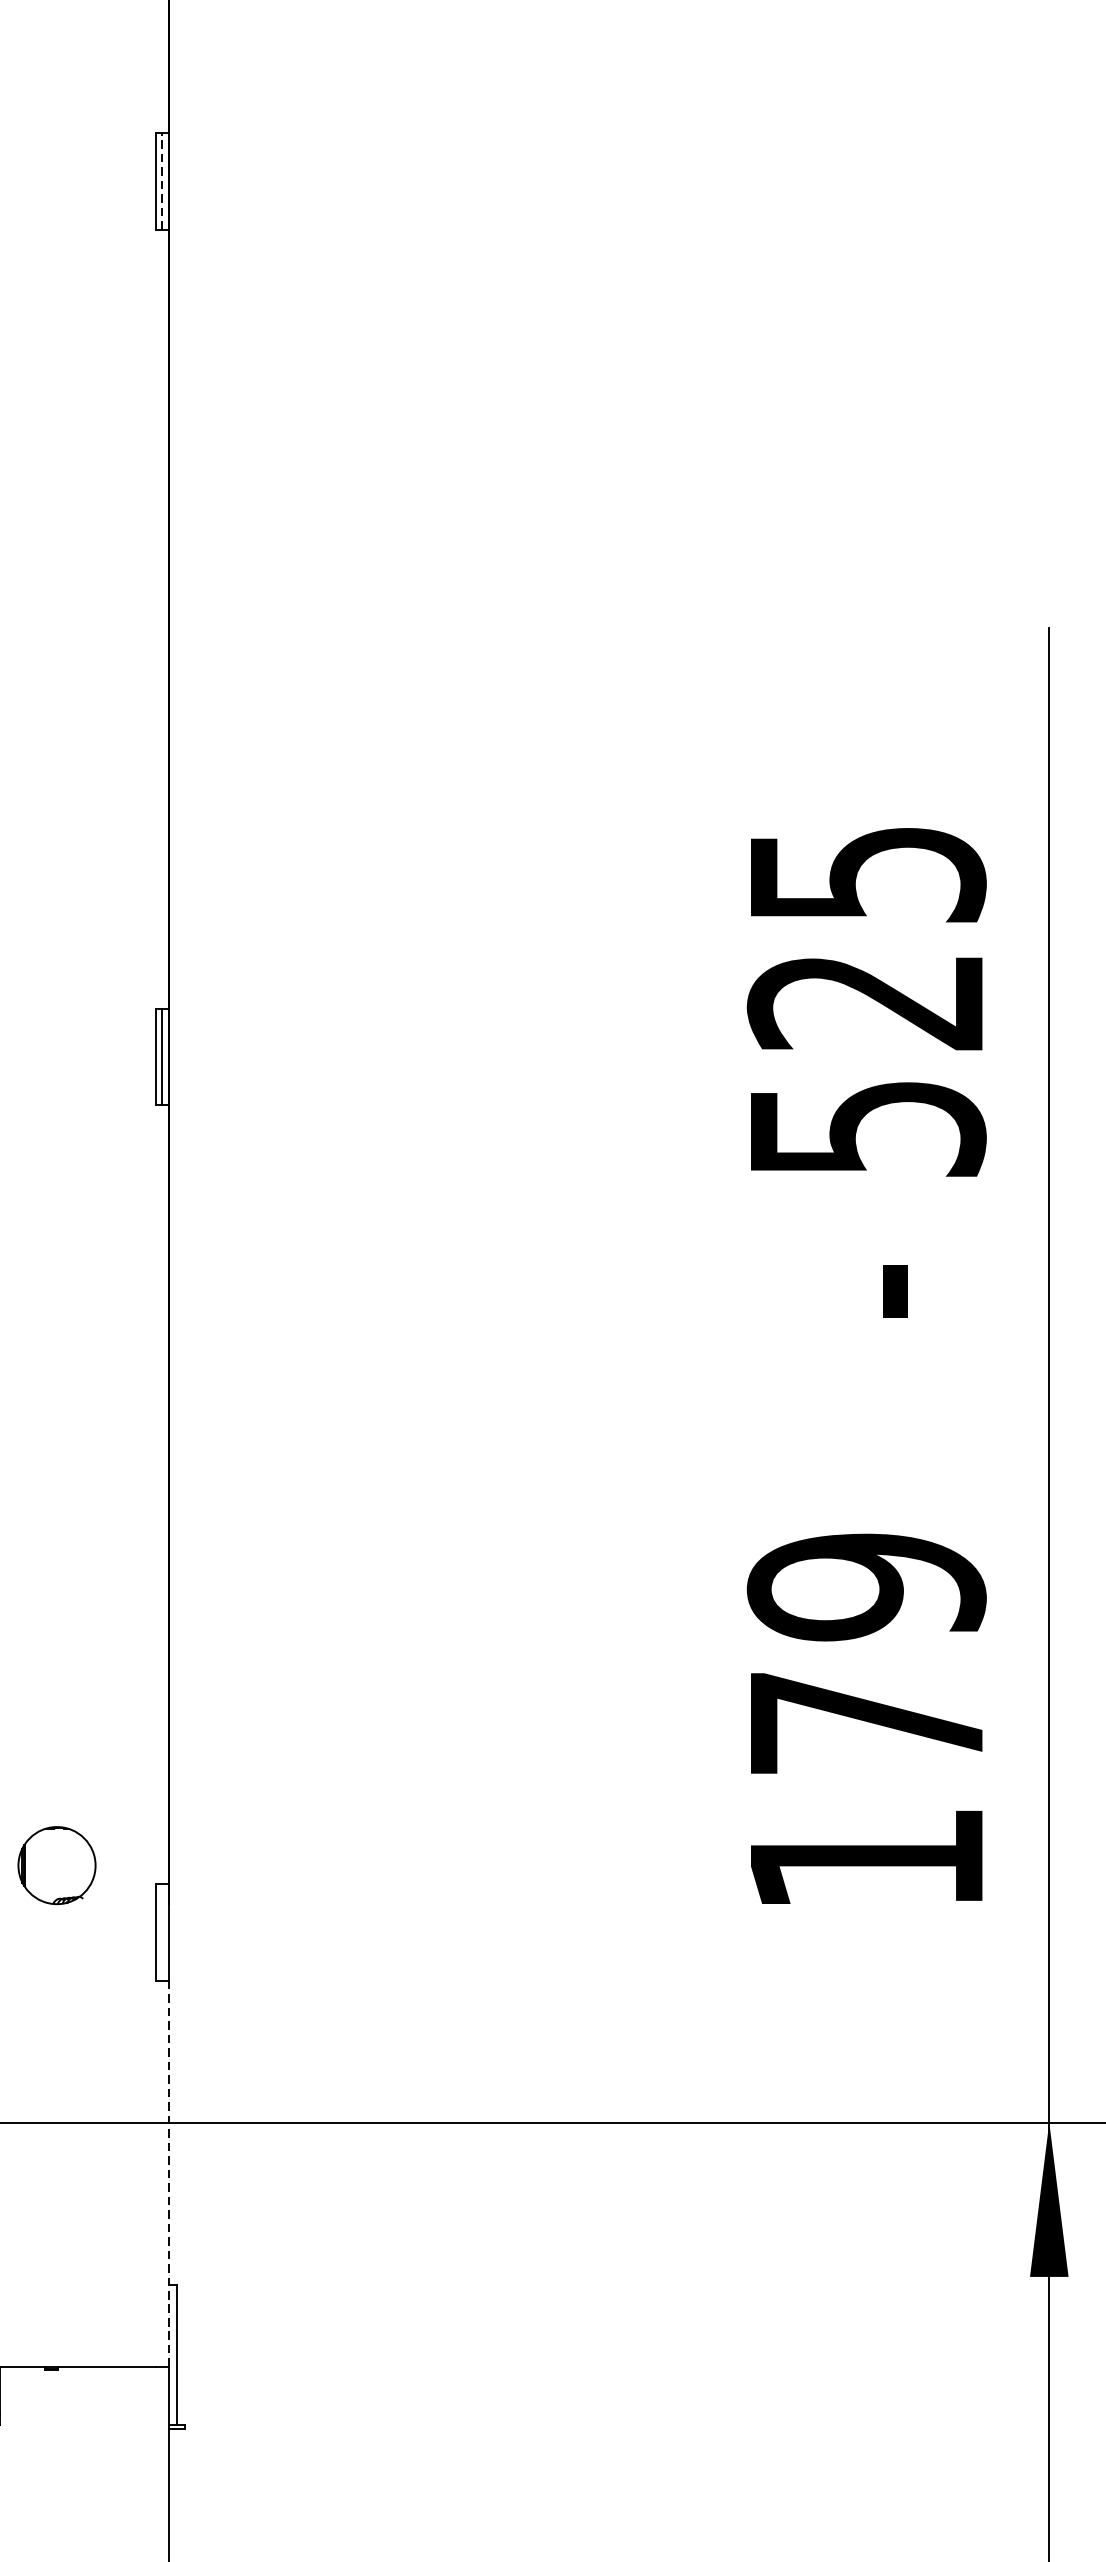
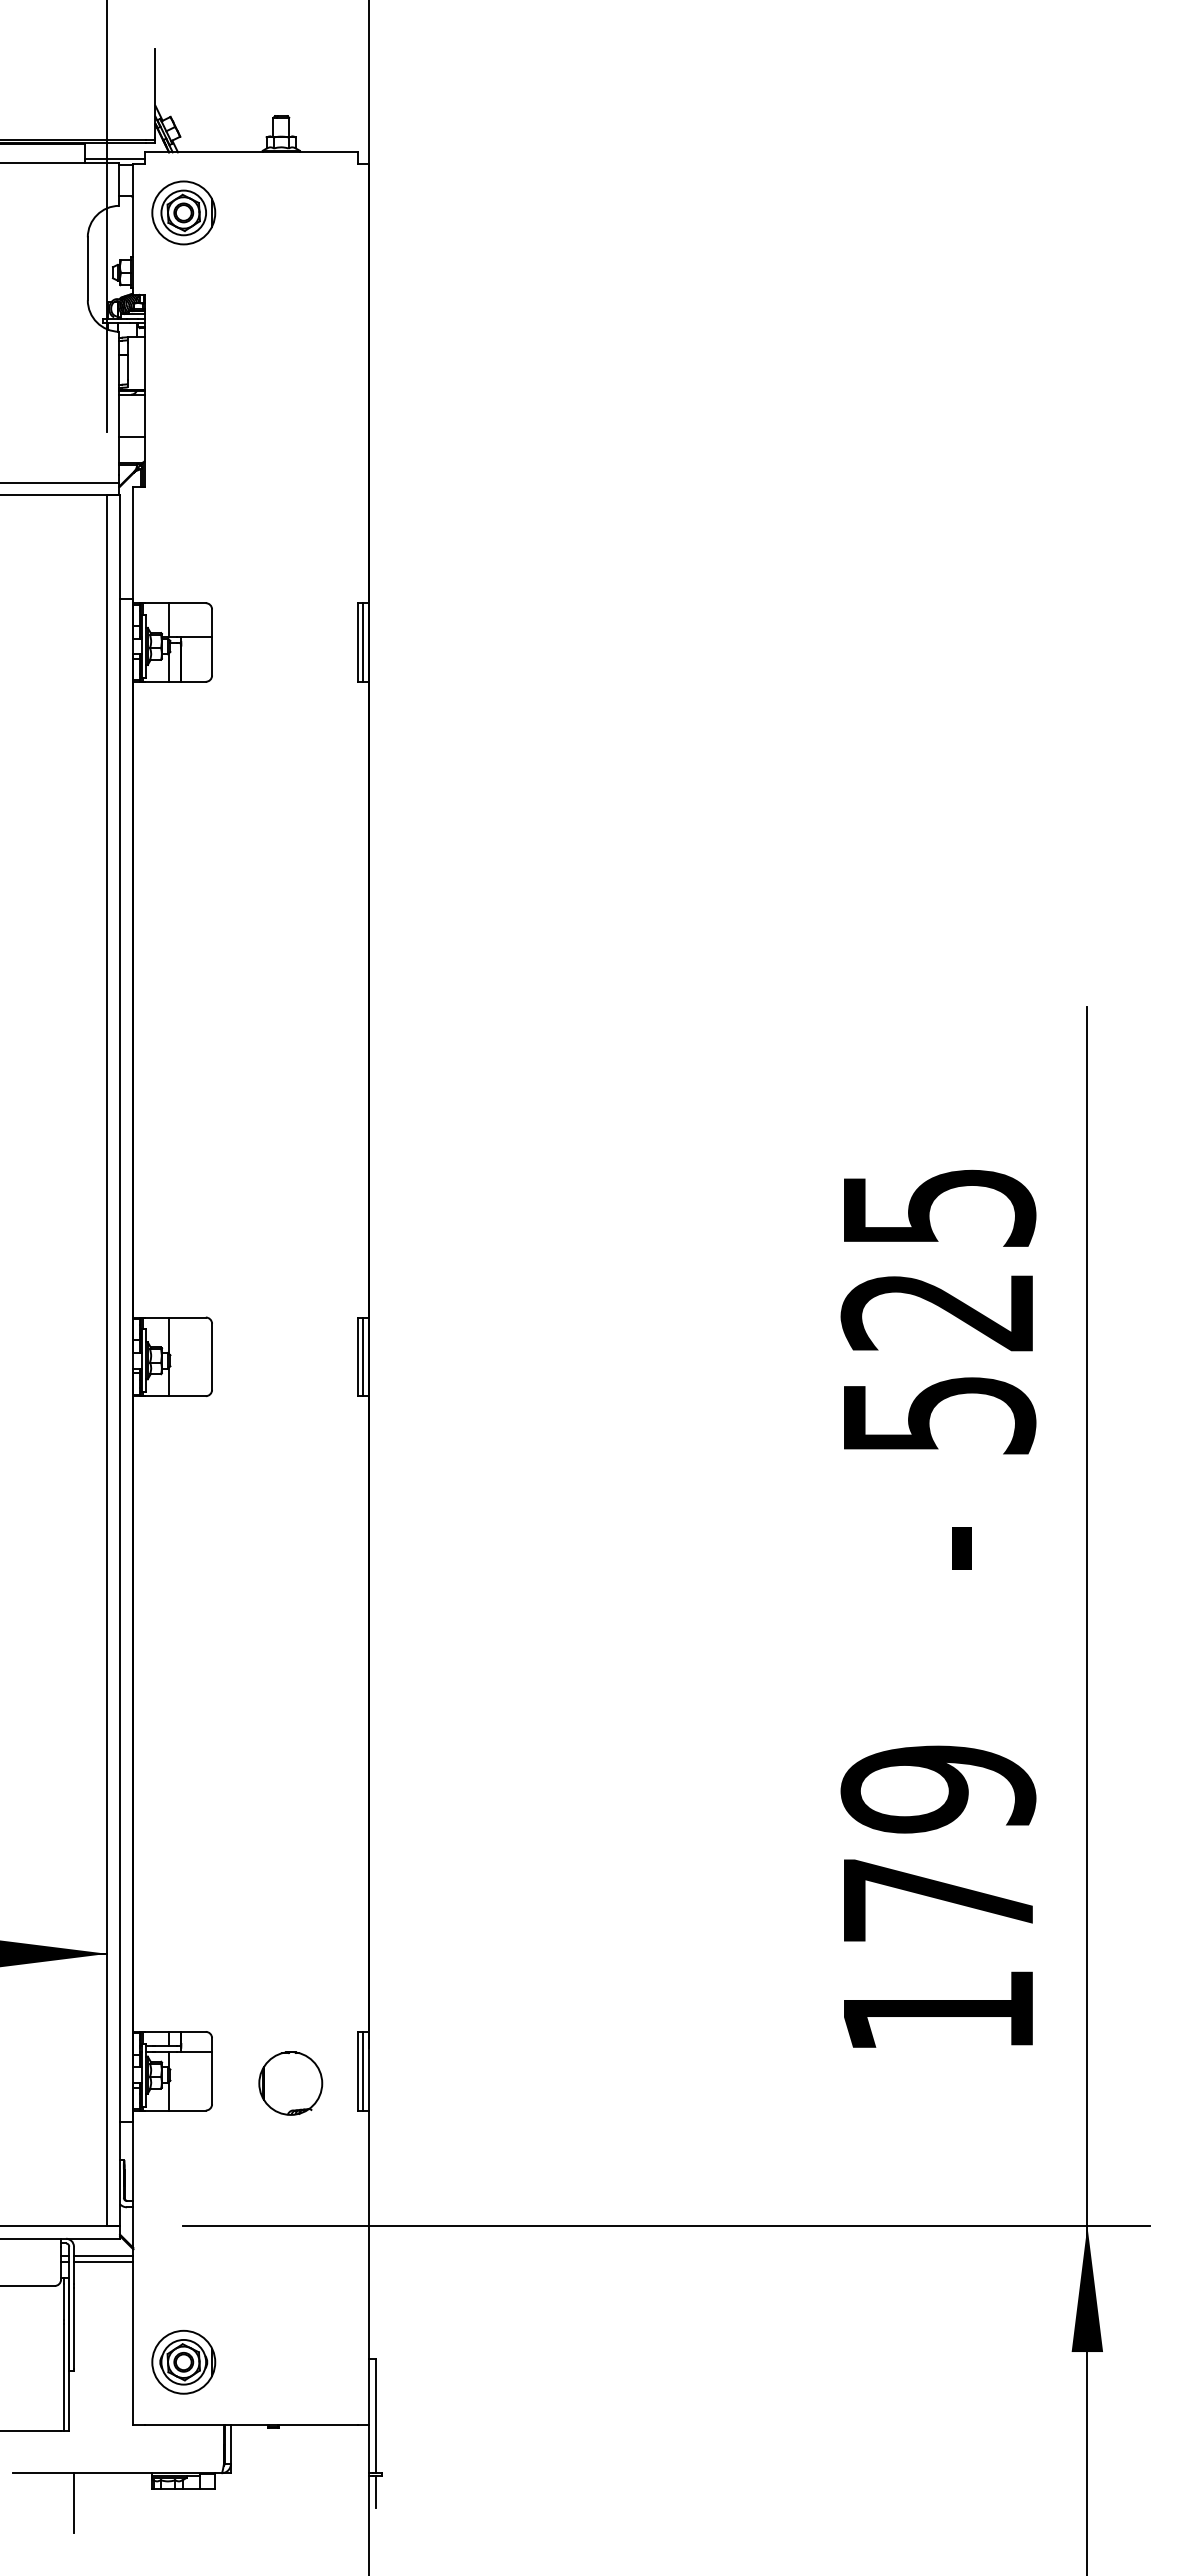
line: (162, 181) -> (363, 642), dashed -> solid
part: (56, 1865) -> (290, 2083), moved
line: (162, 1931) -> (363, 2070), added
line: (169, 2174) -> (369, 2268), dashed -> solid
line: (176, 2449) -> (375, 2492), added

